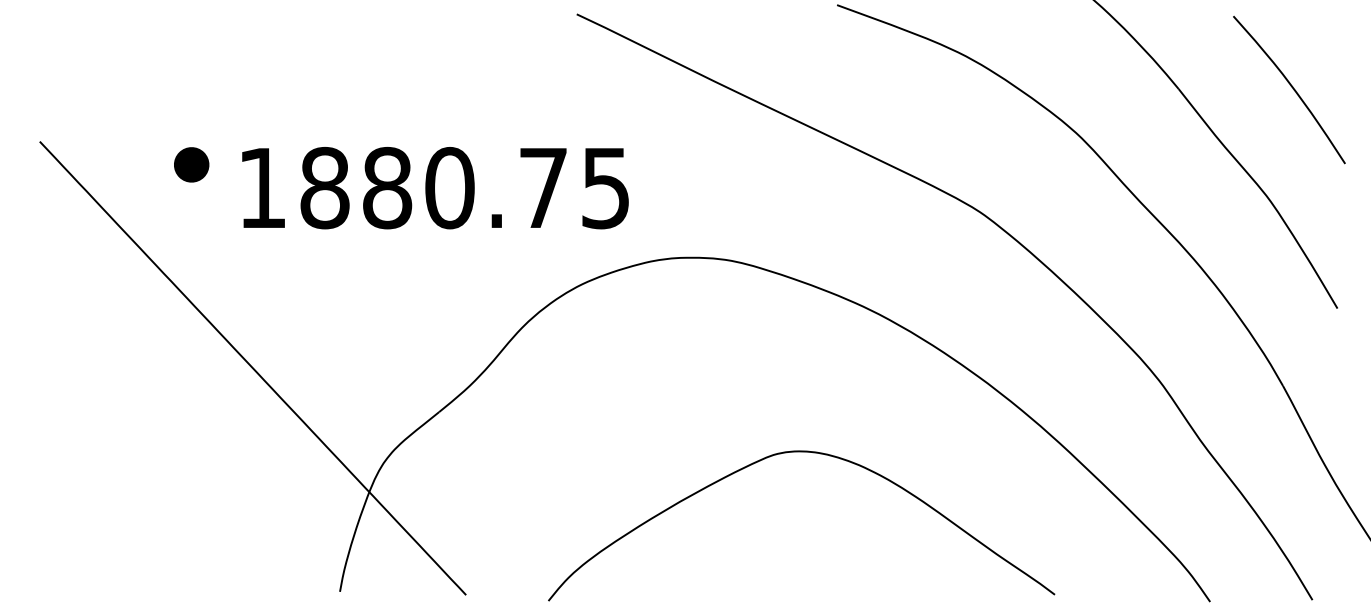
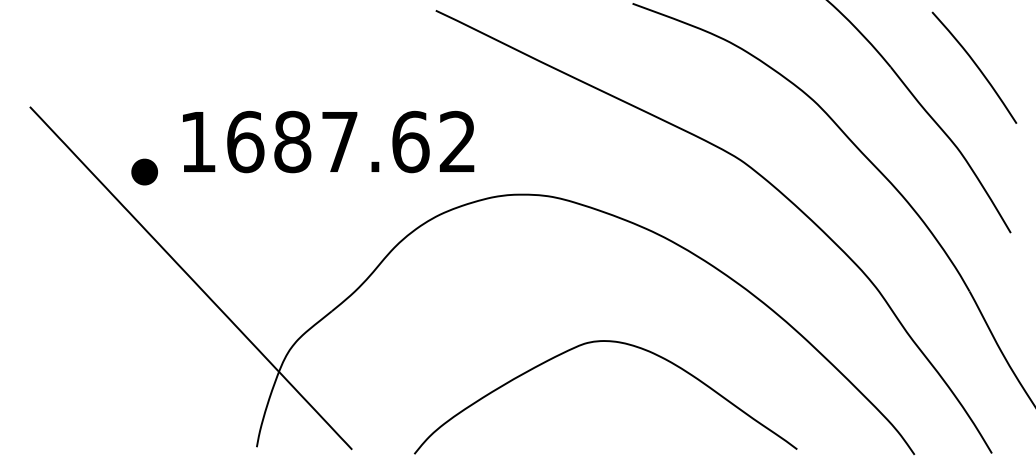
part: (191, 164) -> (144, 171), moved
text: (464, 187) -> (350, 141), 1880.75 -> 1687.62

